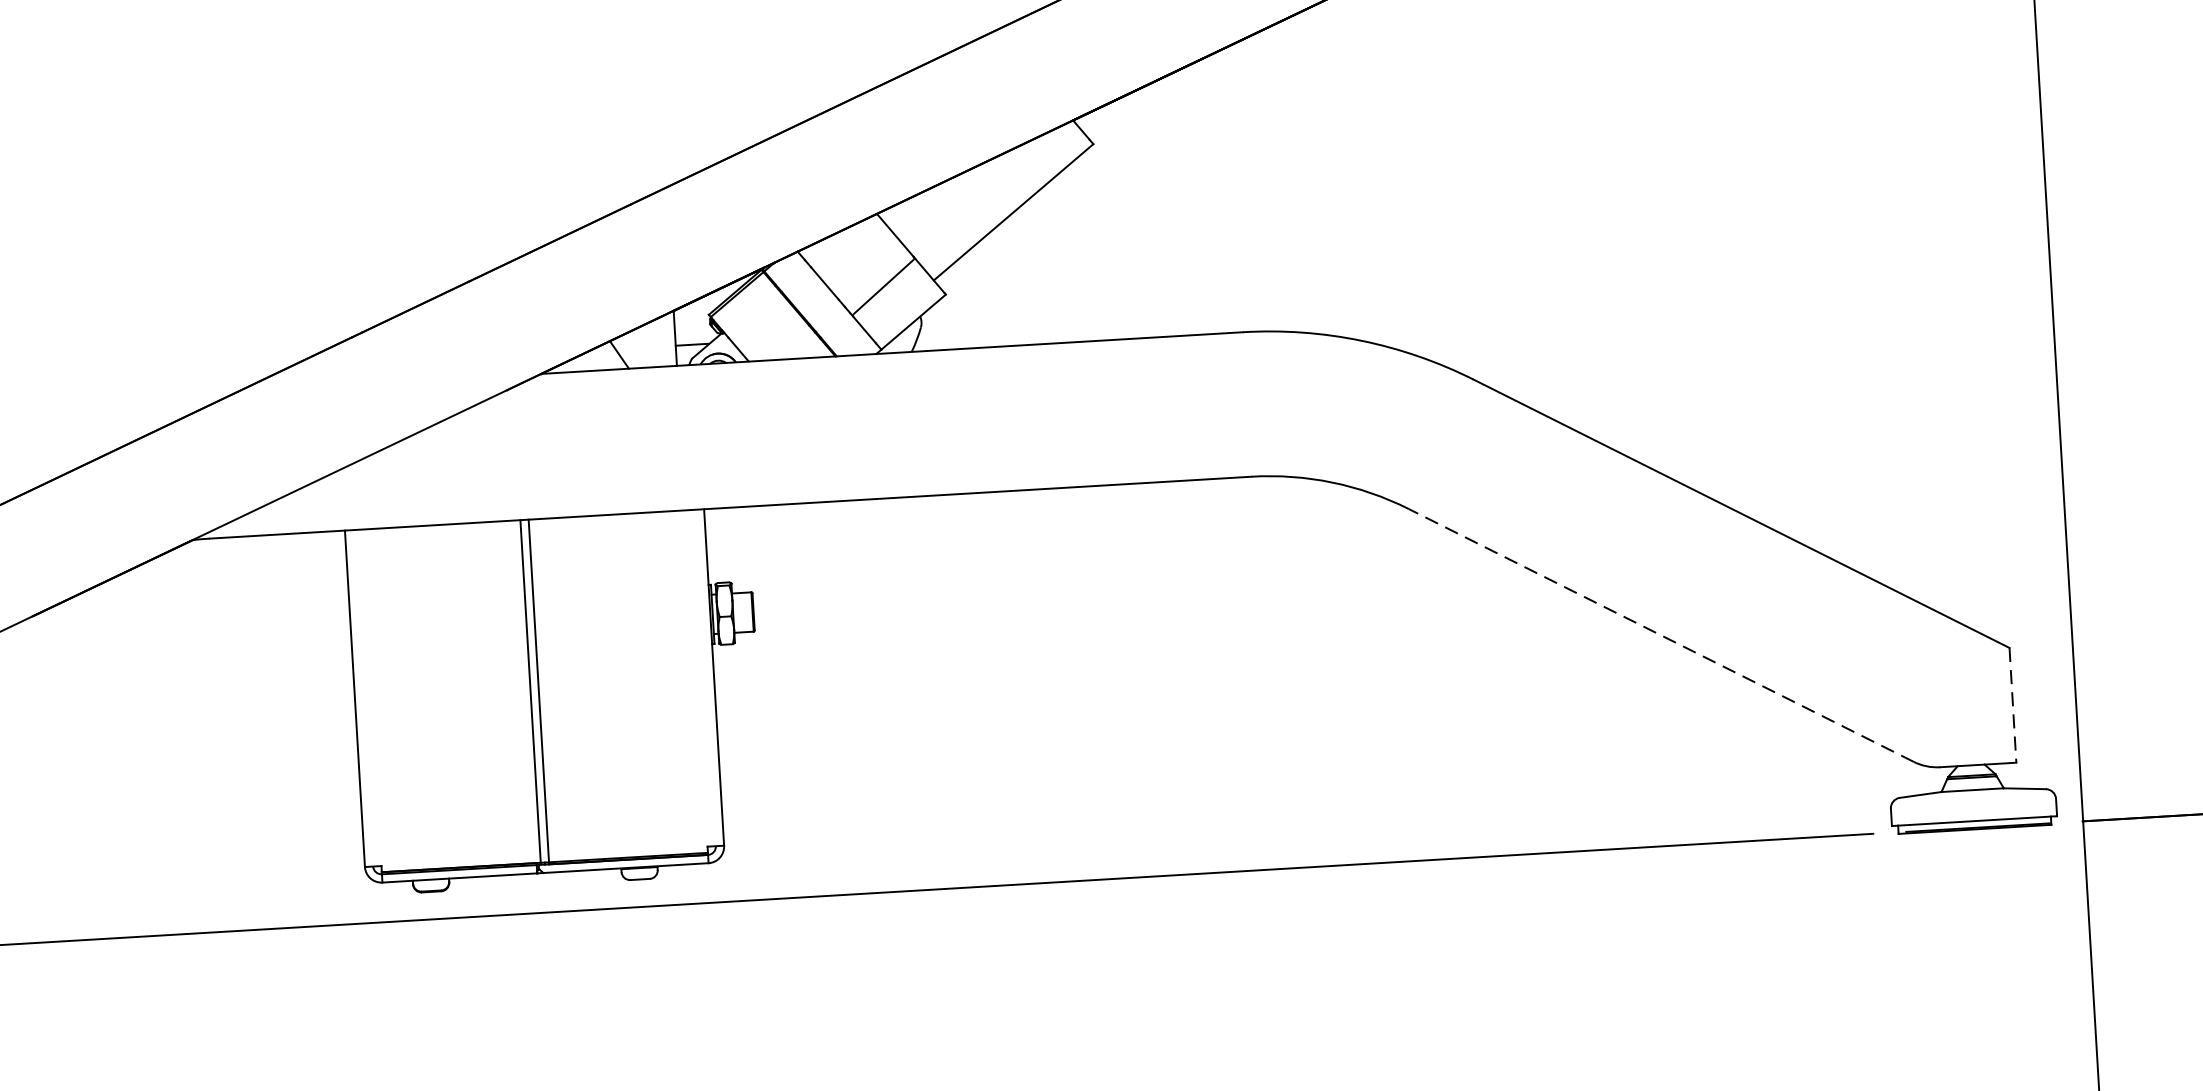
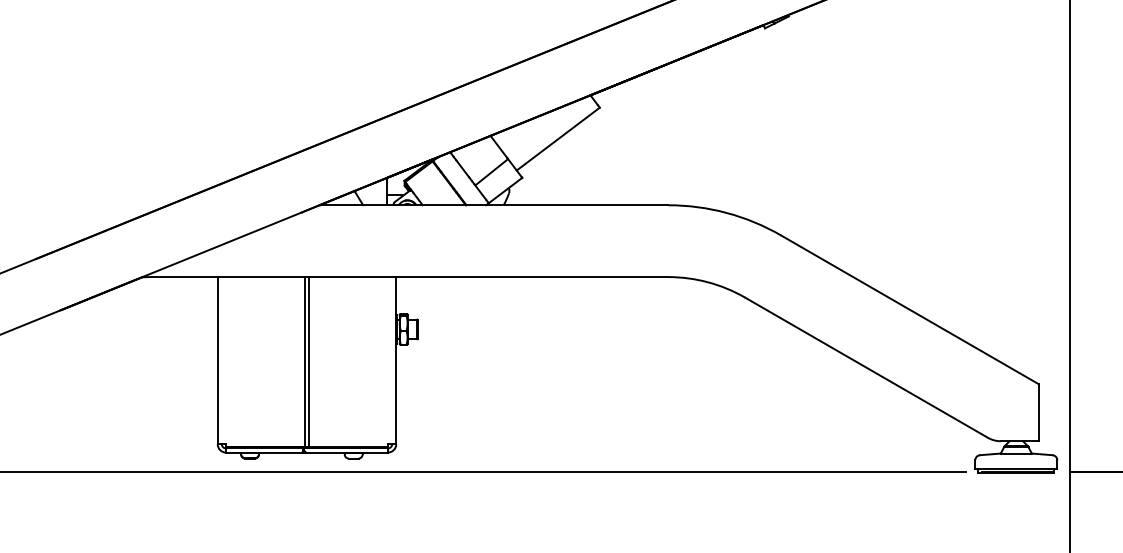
line: (1660, 634) -> (866, 367), dashed -> solid
line: (2012, 704) -> (1038, 412), dashed -> solid

